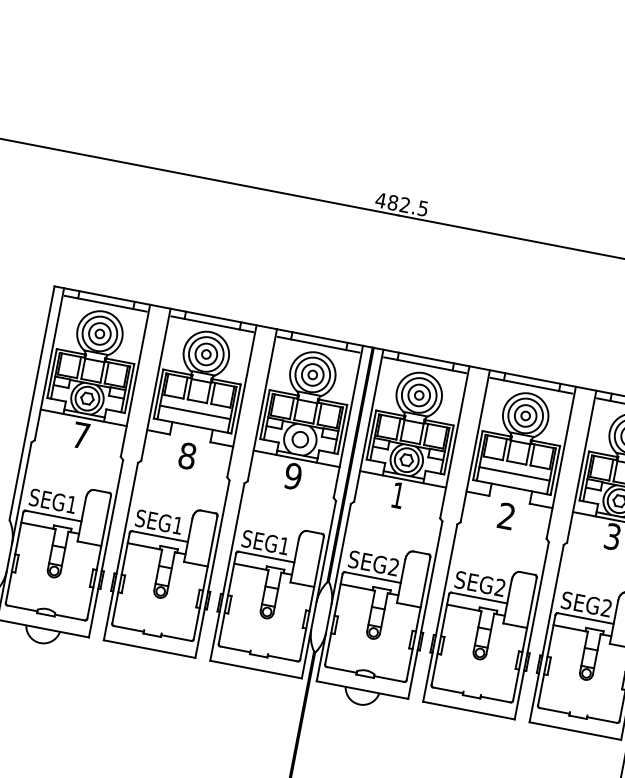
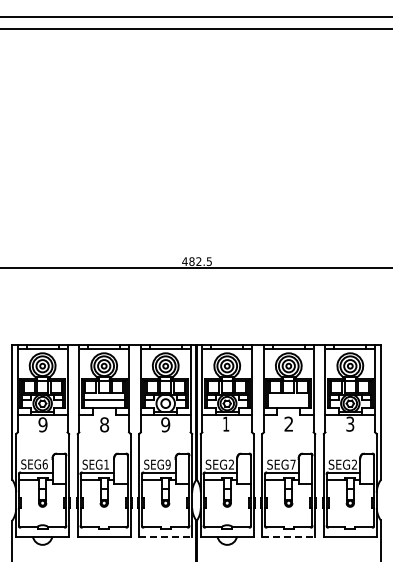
text: (80, 434) -> (42, 424), 7 -> 9
line: (514, 473) -> (288, 399), removed
text: (70, 504) -> (44, 464), SEG1 -> SEG6
text: (283, 545) -> (167, 464), SEG1 -> SEG9
text: (499, 587) -> (292, 464), SEG2 -> SEG7
line: (257, 669) -> (166, 536), solid -> dashed
line: (470, 710) -> (289, 536), solid -> dashed

